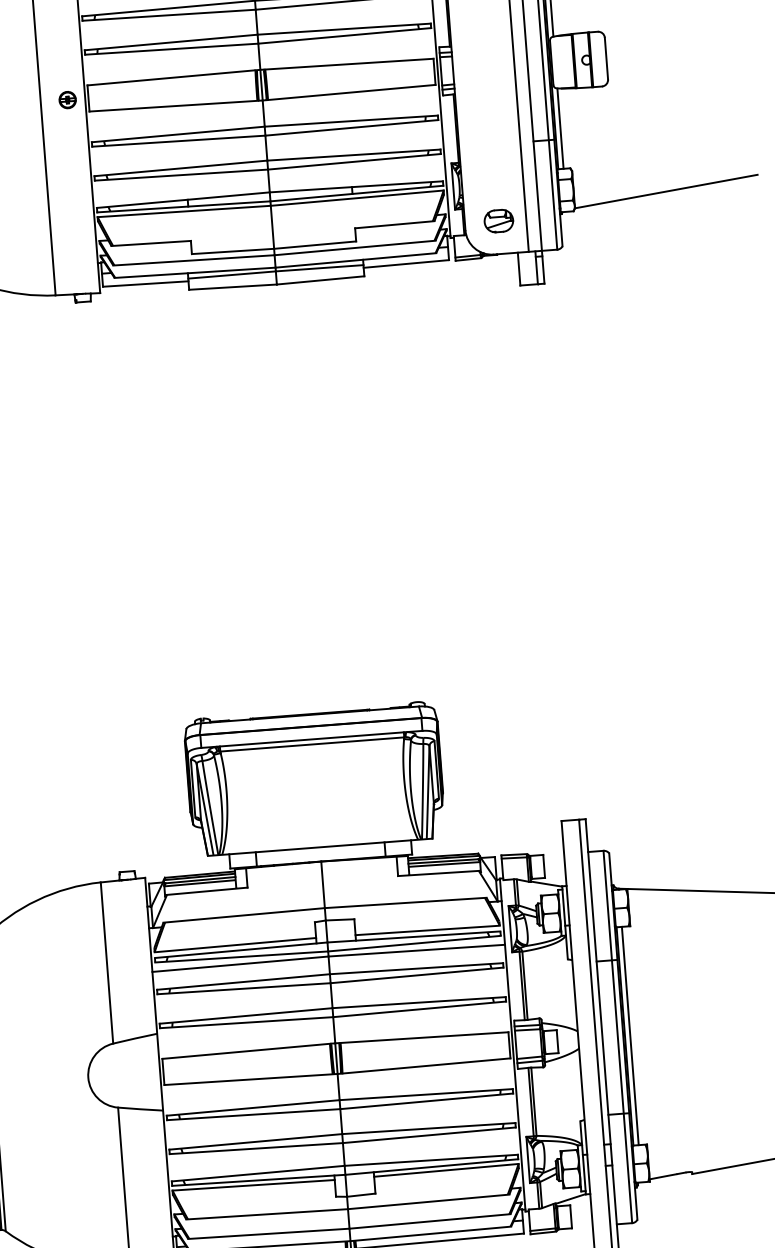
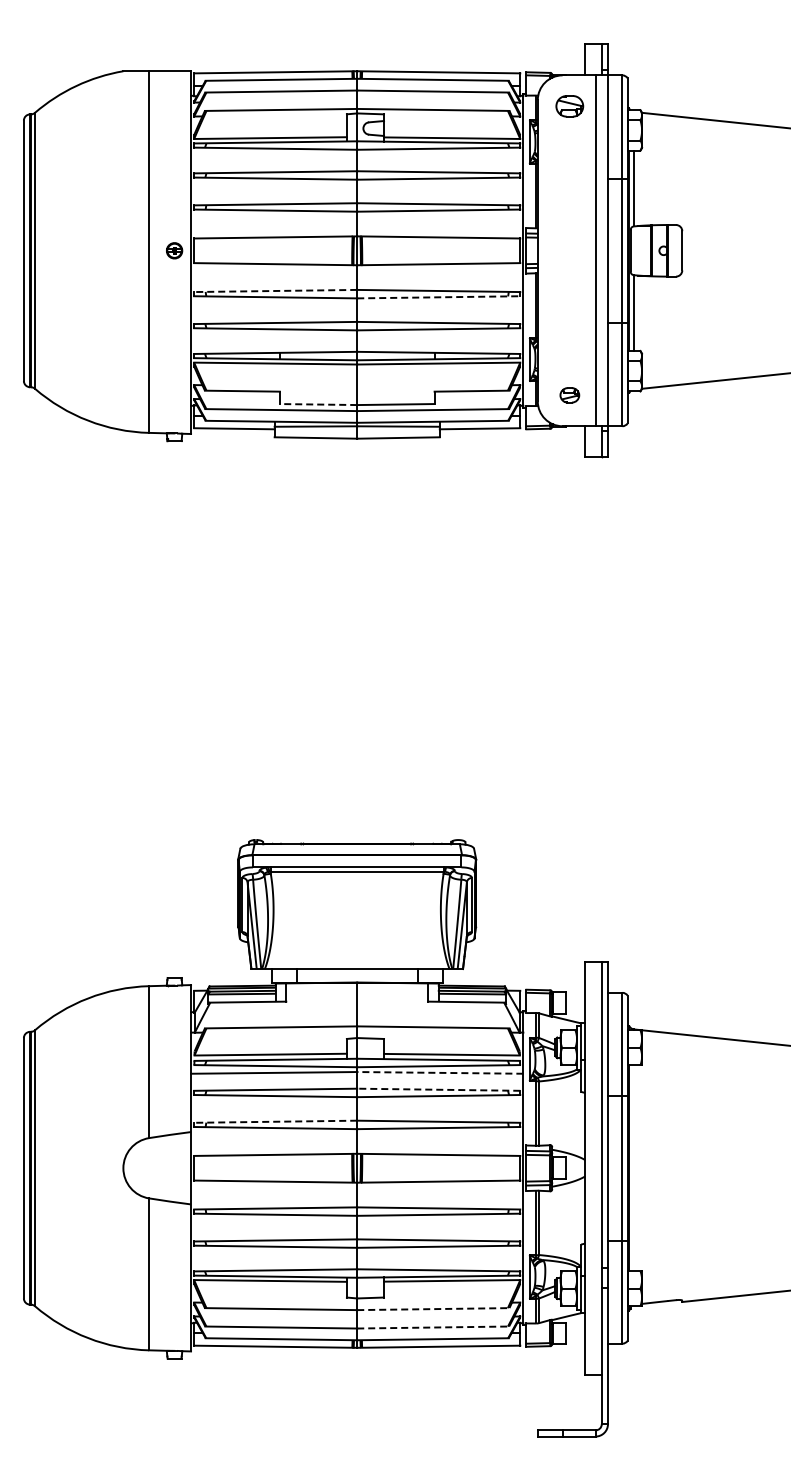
line: (351, 128) -> (438, 297), solid -> dashed
line: (178, 133) -> (275, 290), solid -> dashed
part: (498, 221) -> (569, 395), size x0.7
line: (233, 251) -> (318, 404), solid -> dashed
line: (415, 950) -> (439, 1072), solid -> dashed
line: (416, 968) -> (438, 1089), solid -> dashed
line: (245, 1015) -> (275, 1121), solid -> dashed
line: (630, 1036) -> (634, 1168), removed
line: (428, 1202) -> (433, 1309), solid -> dashed
line: (430, 1221) -> (433, 1327), solid -> dashed

